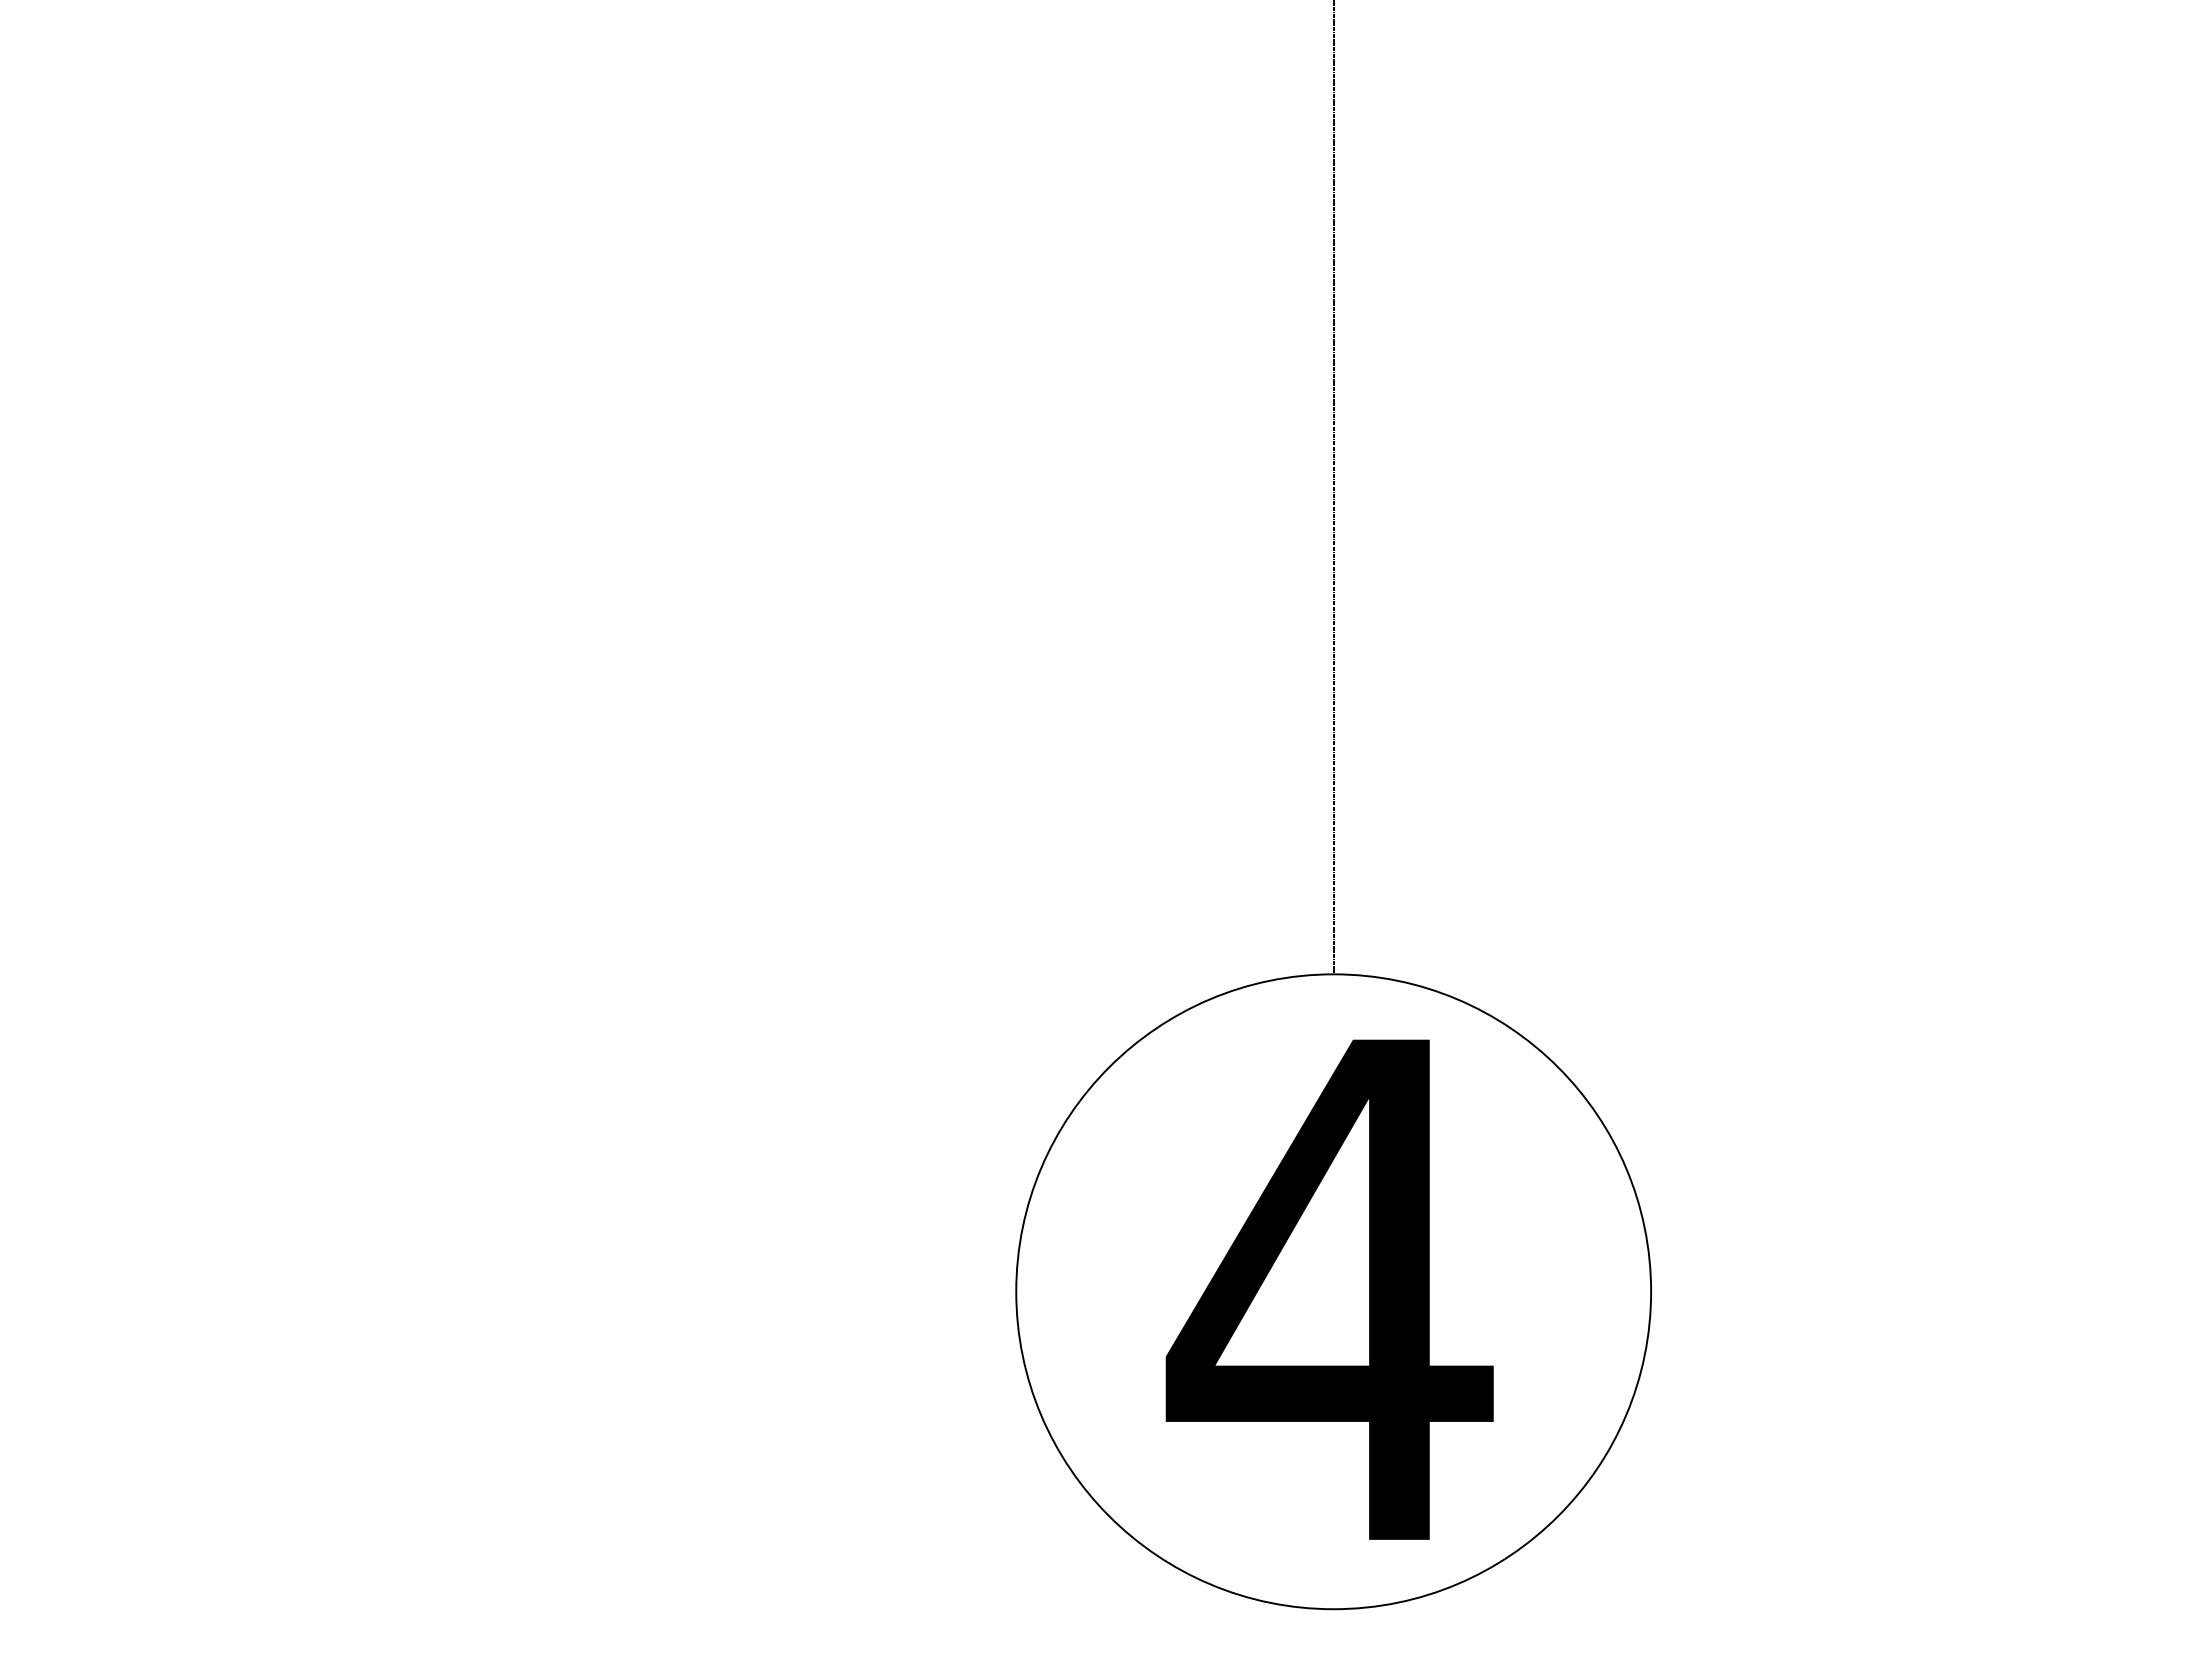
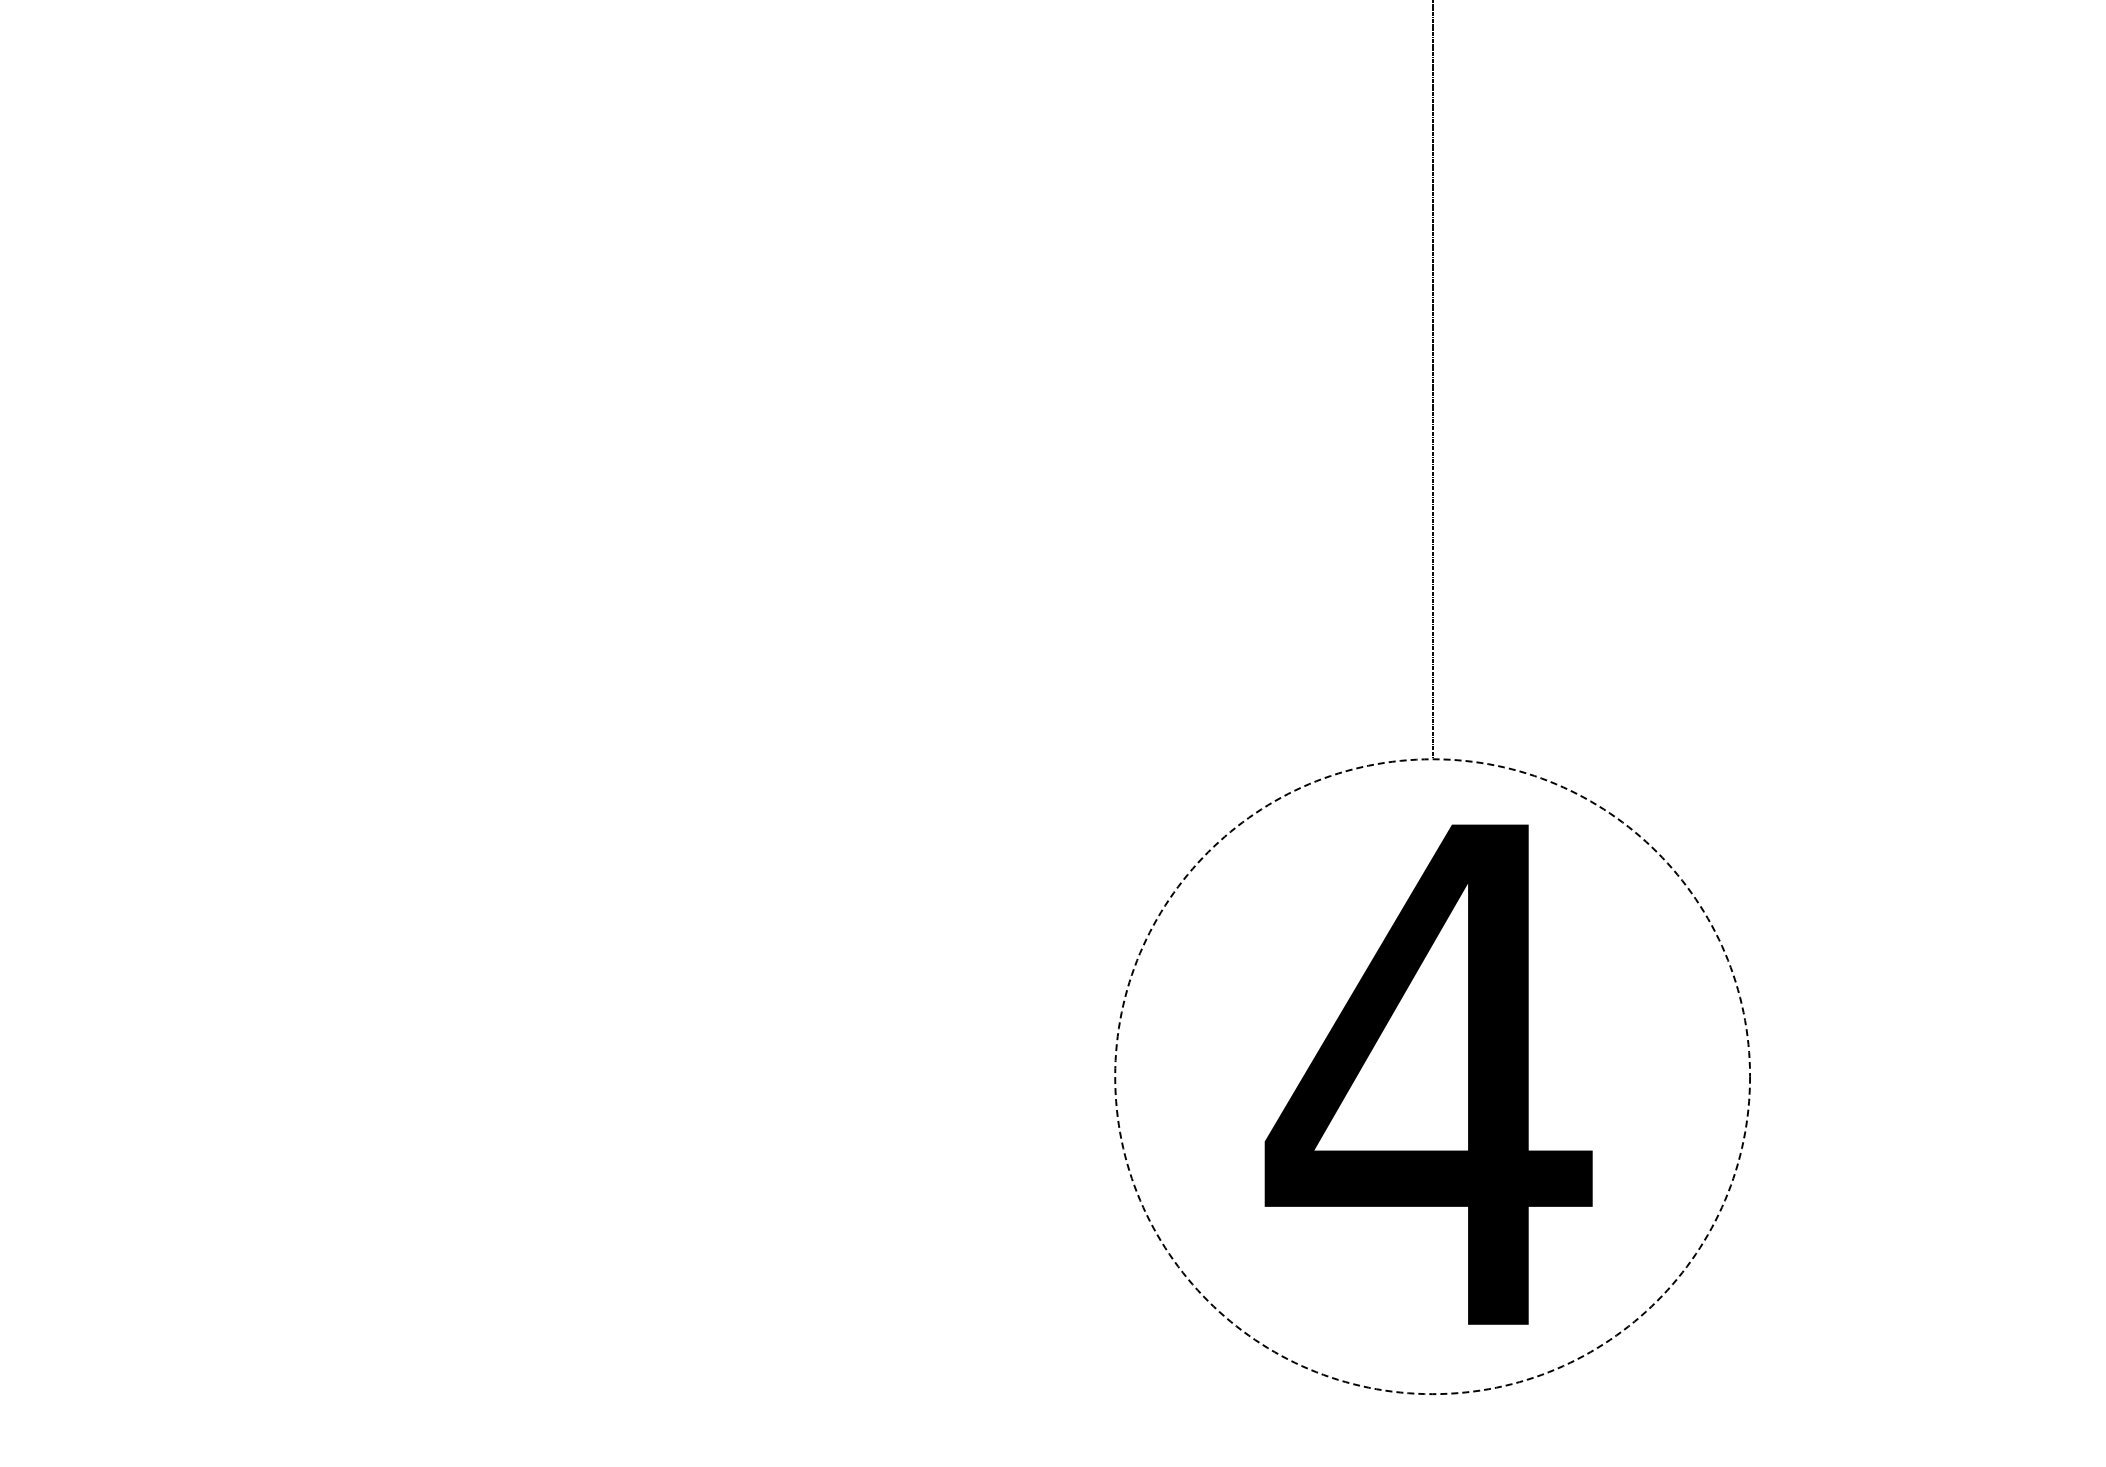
circle: (1333, 1291) -> (1432, 1076), solid -> dashed

